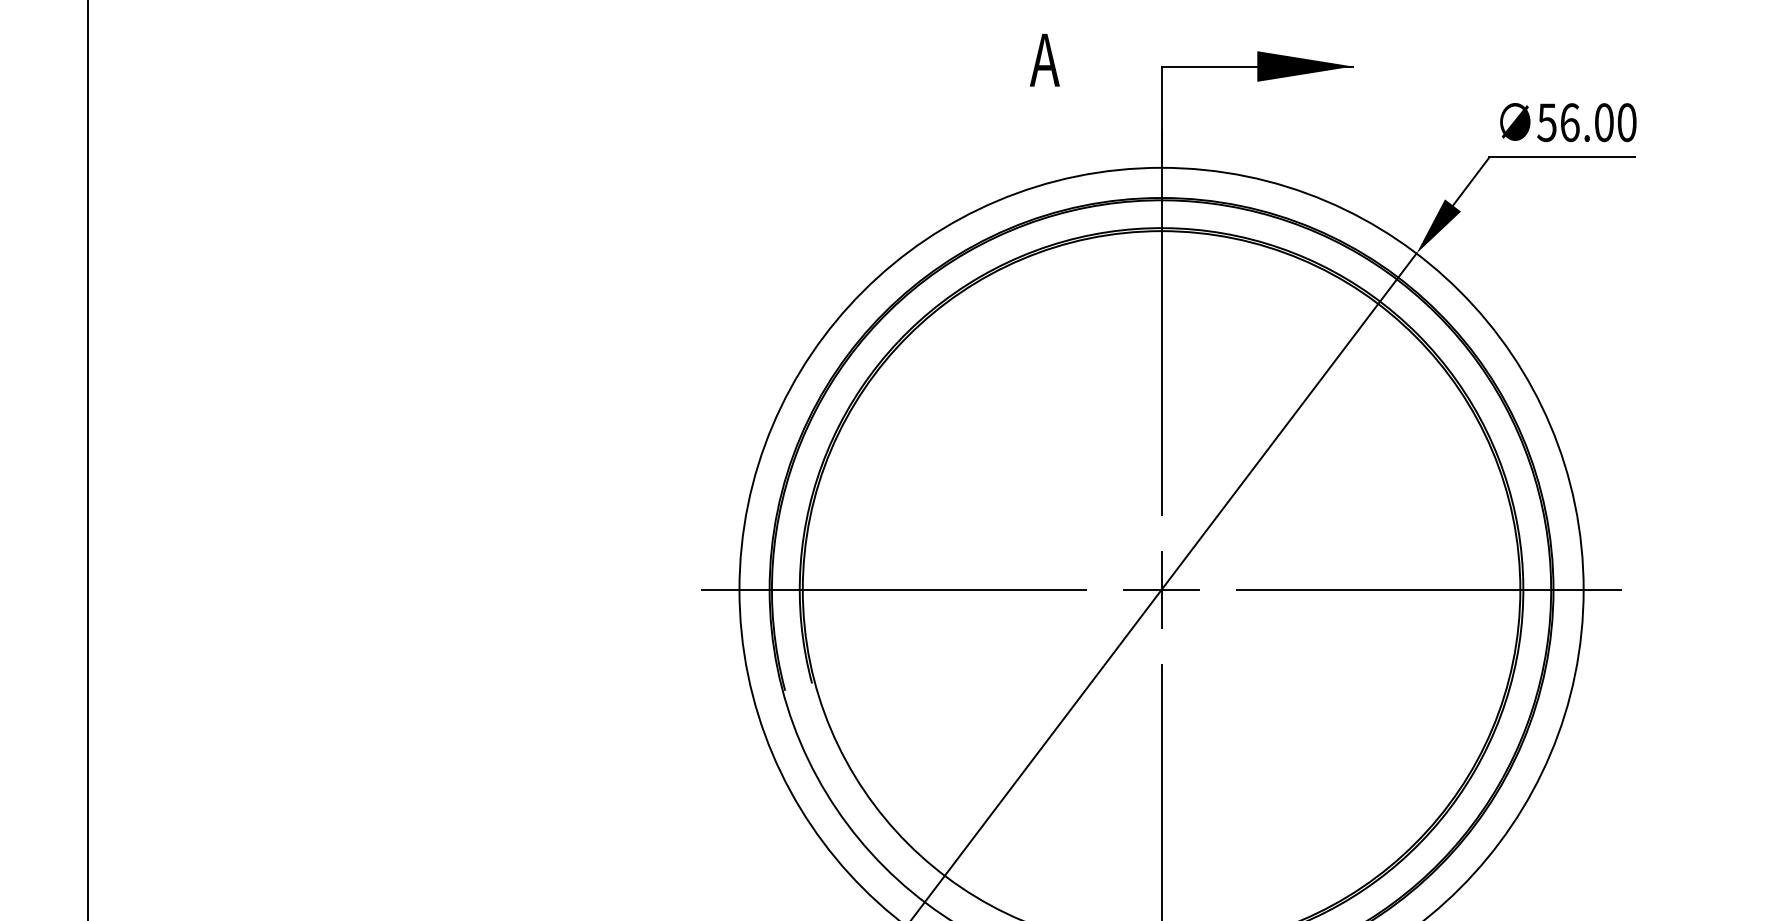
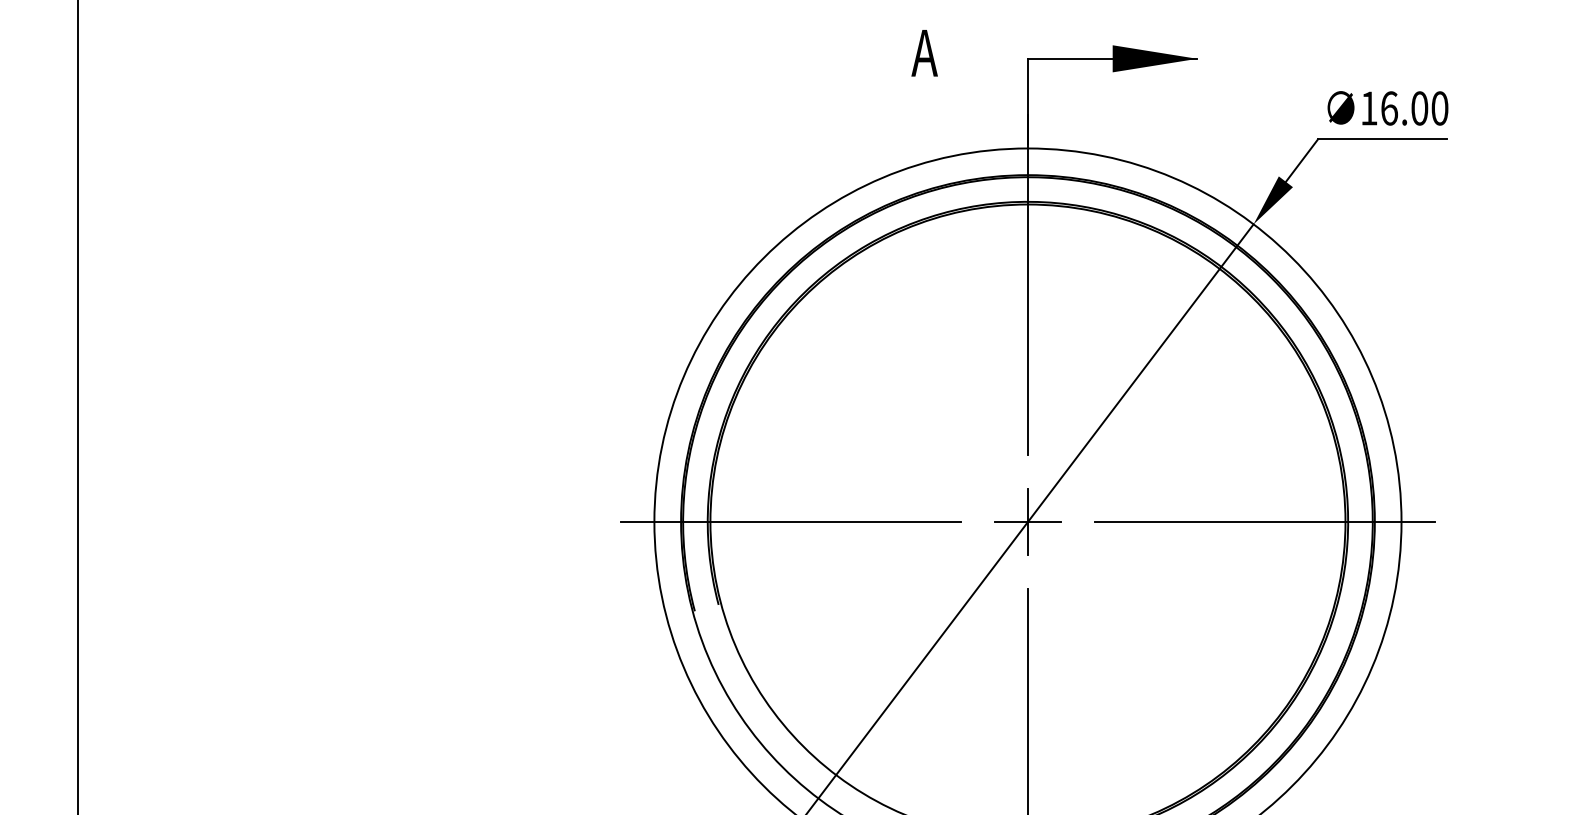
text: (1546, 122) -> (1368, 108), 56.00 -> 16.00

